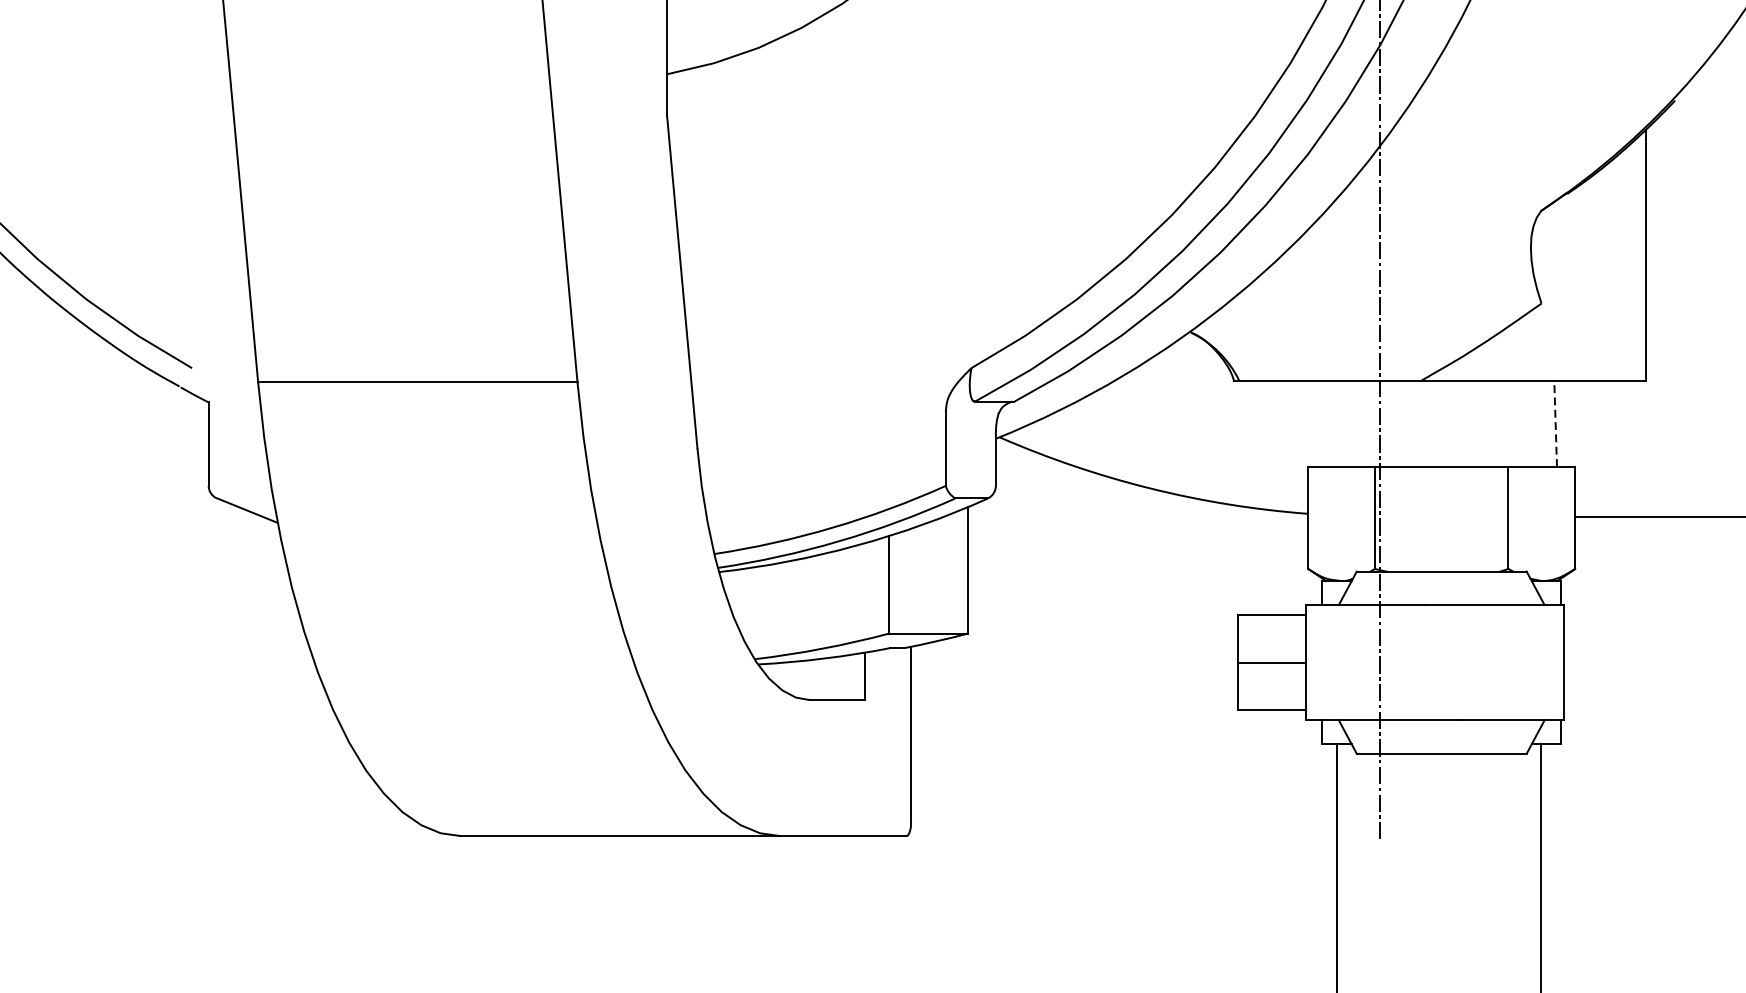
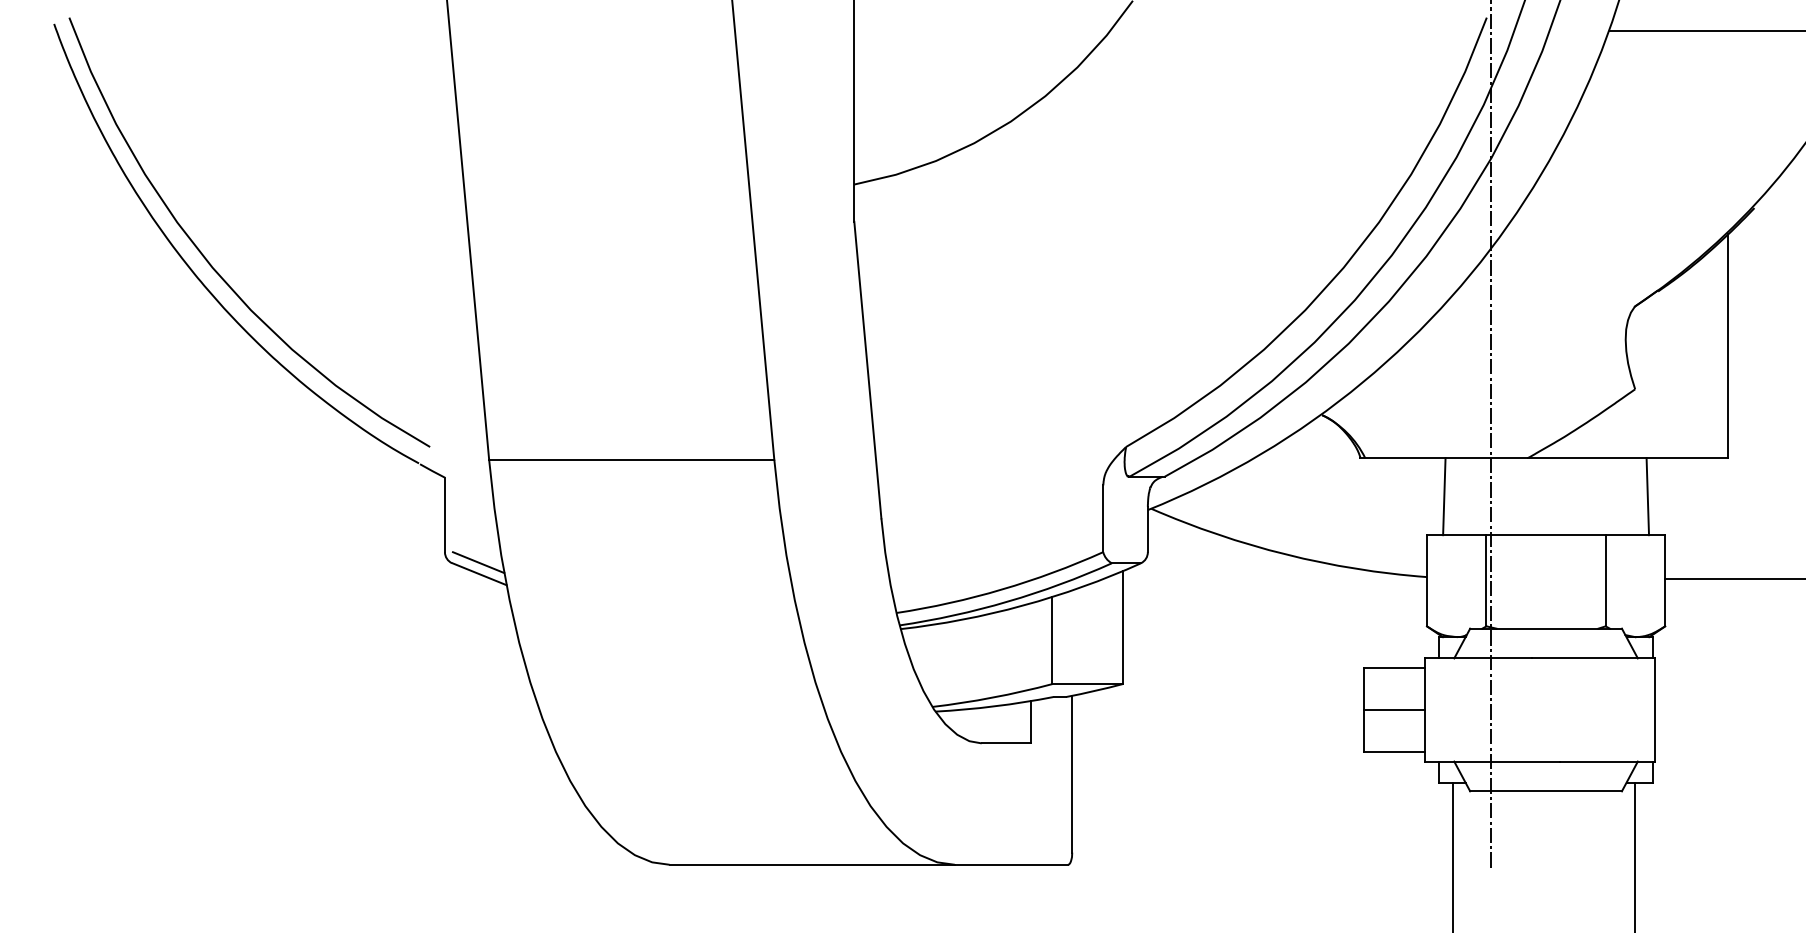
line: (1327, 423) -> (1444, 496), added
line: (1555, 423) -> (1647, 496), dashed -> solid
line: (246, 497) -> (478, 562), added

